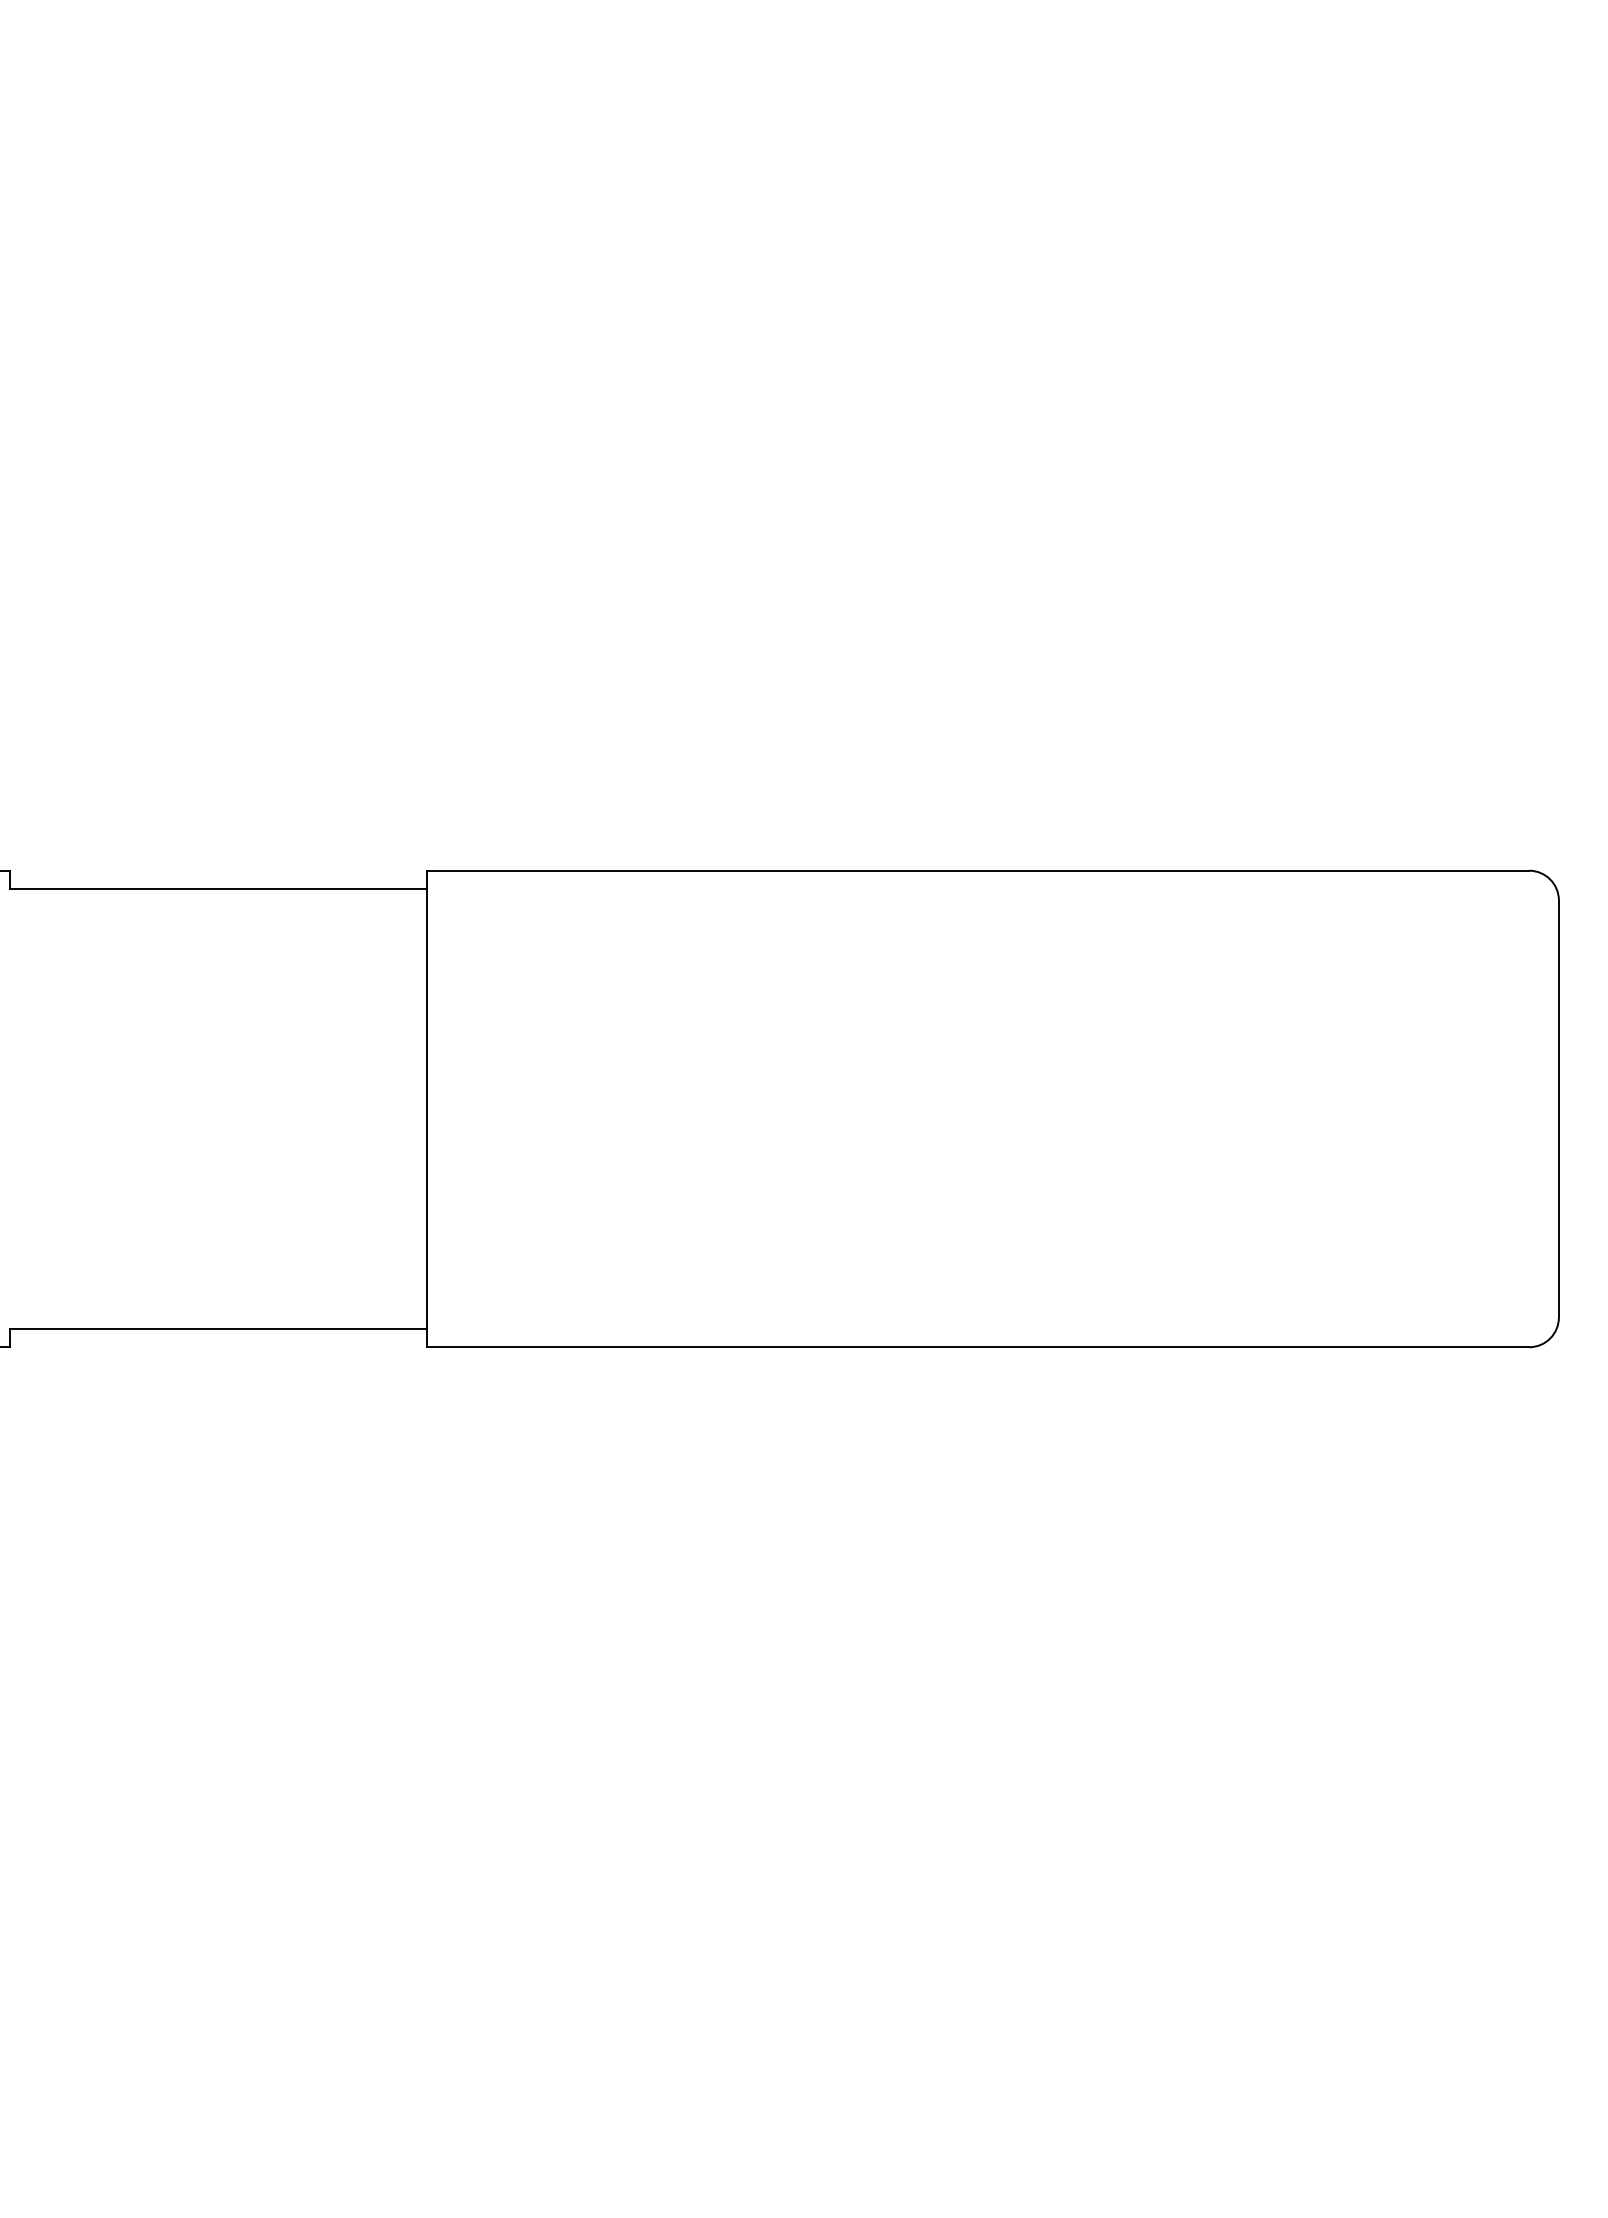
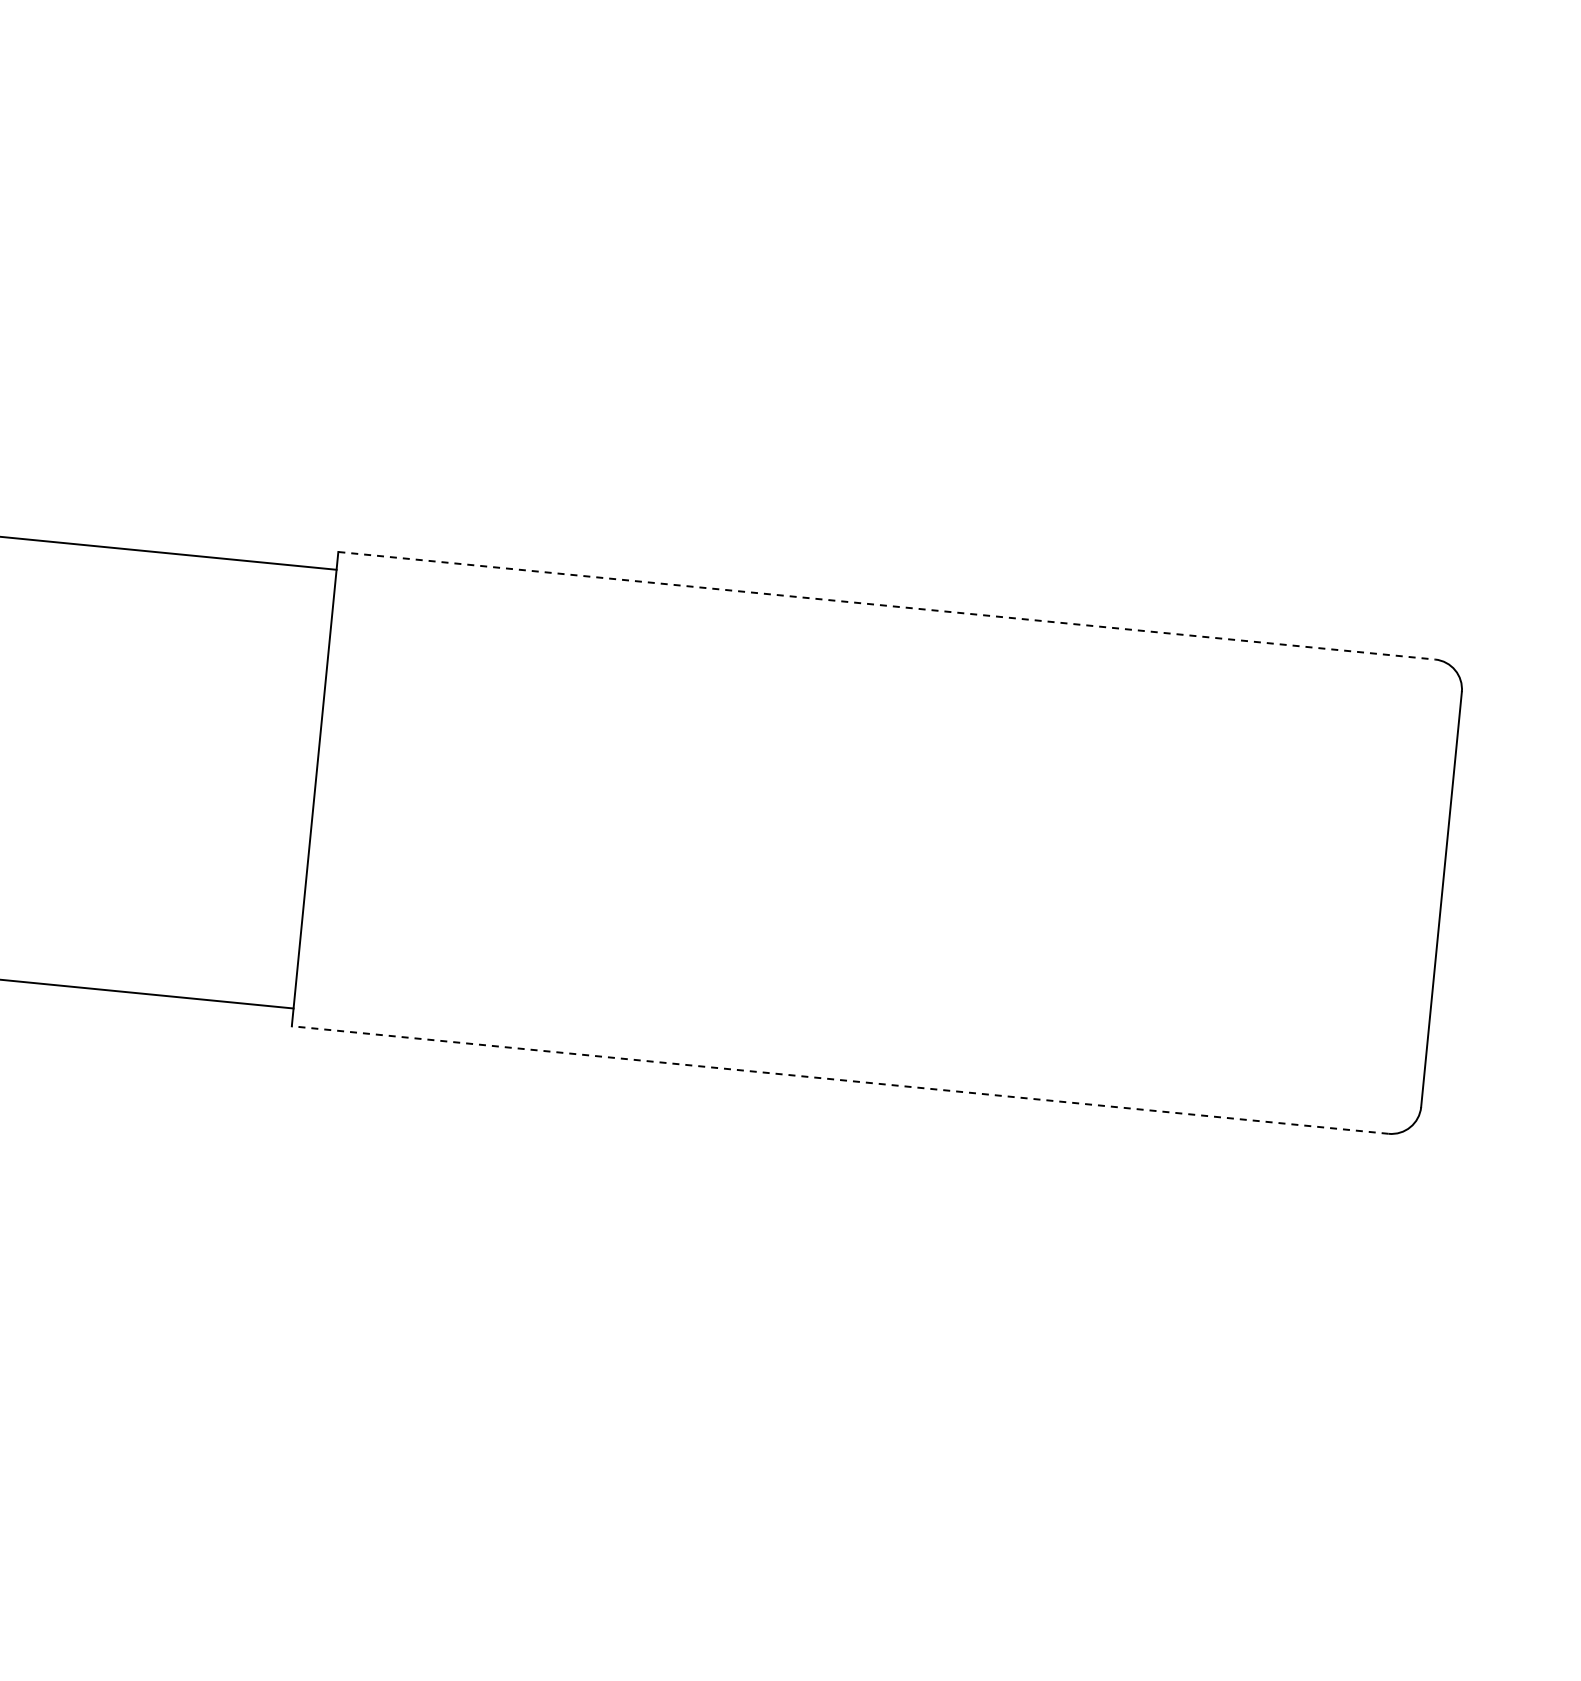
line: (978, 870) -> (887, 605), solid -> dashed
line: (977, 1347) -> (839, 1080), solid -> dashed

